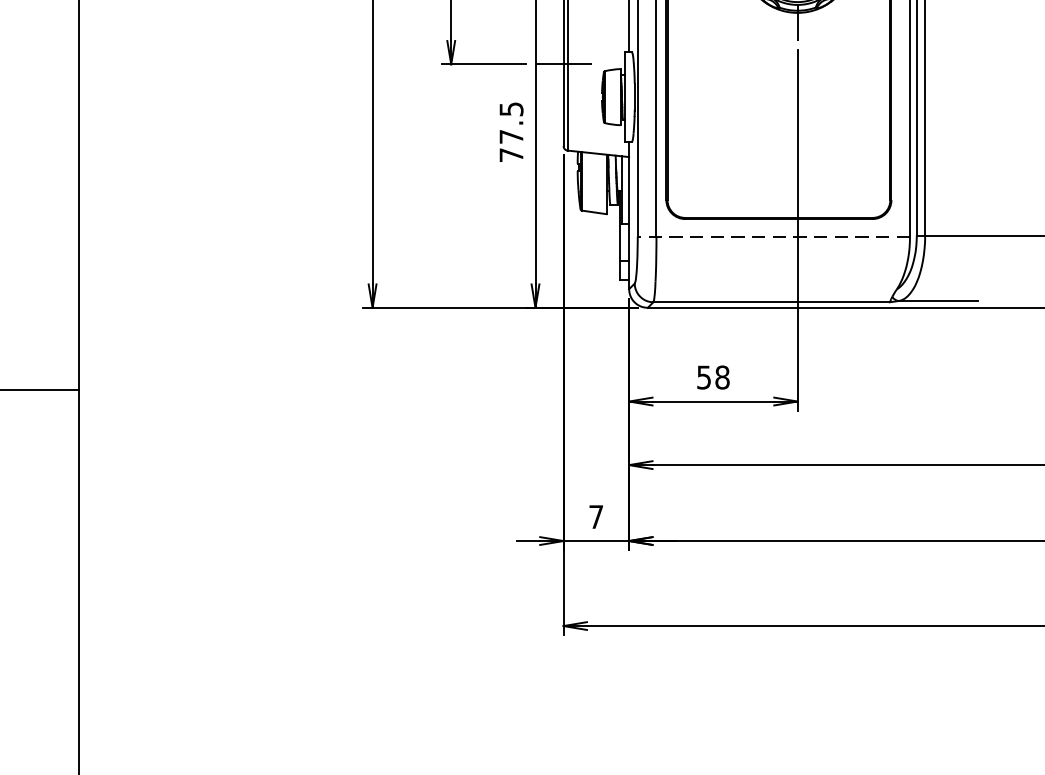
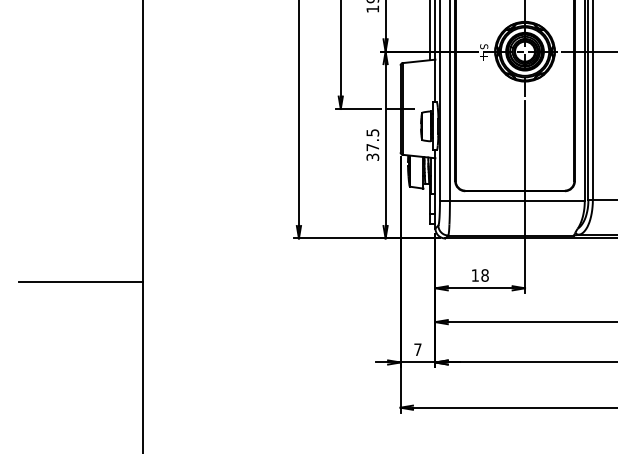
text: (510, 153) -> (372, 156), 77.5 -> 37.5
line: (772, 236) -> (511, 200), dashed -> solid
text: (702, 377) -> (474, 275), 58 -> 18

